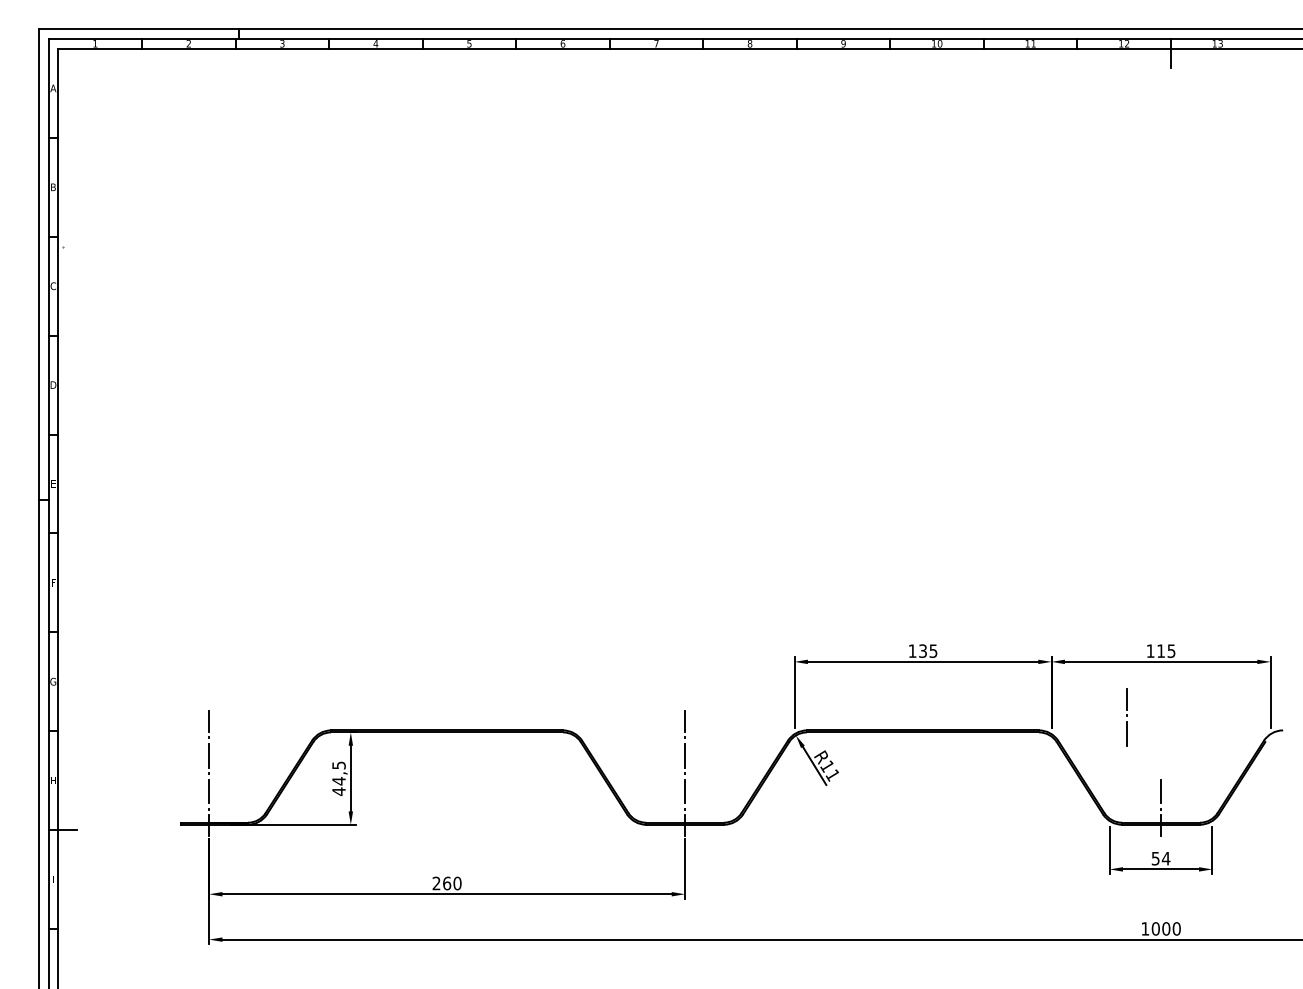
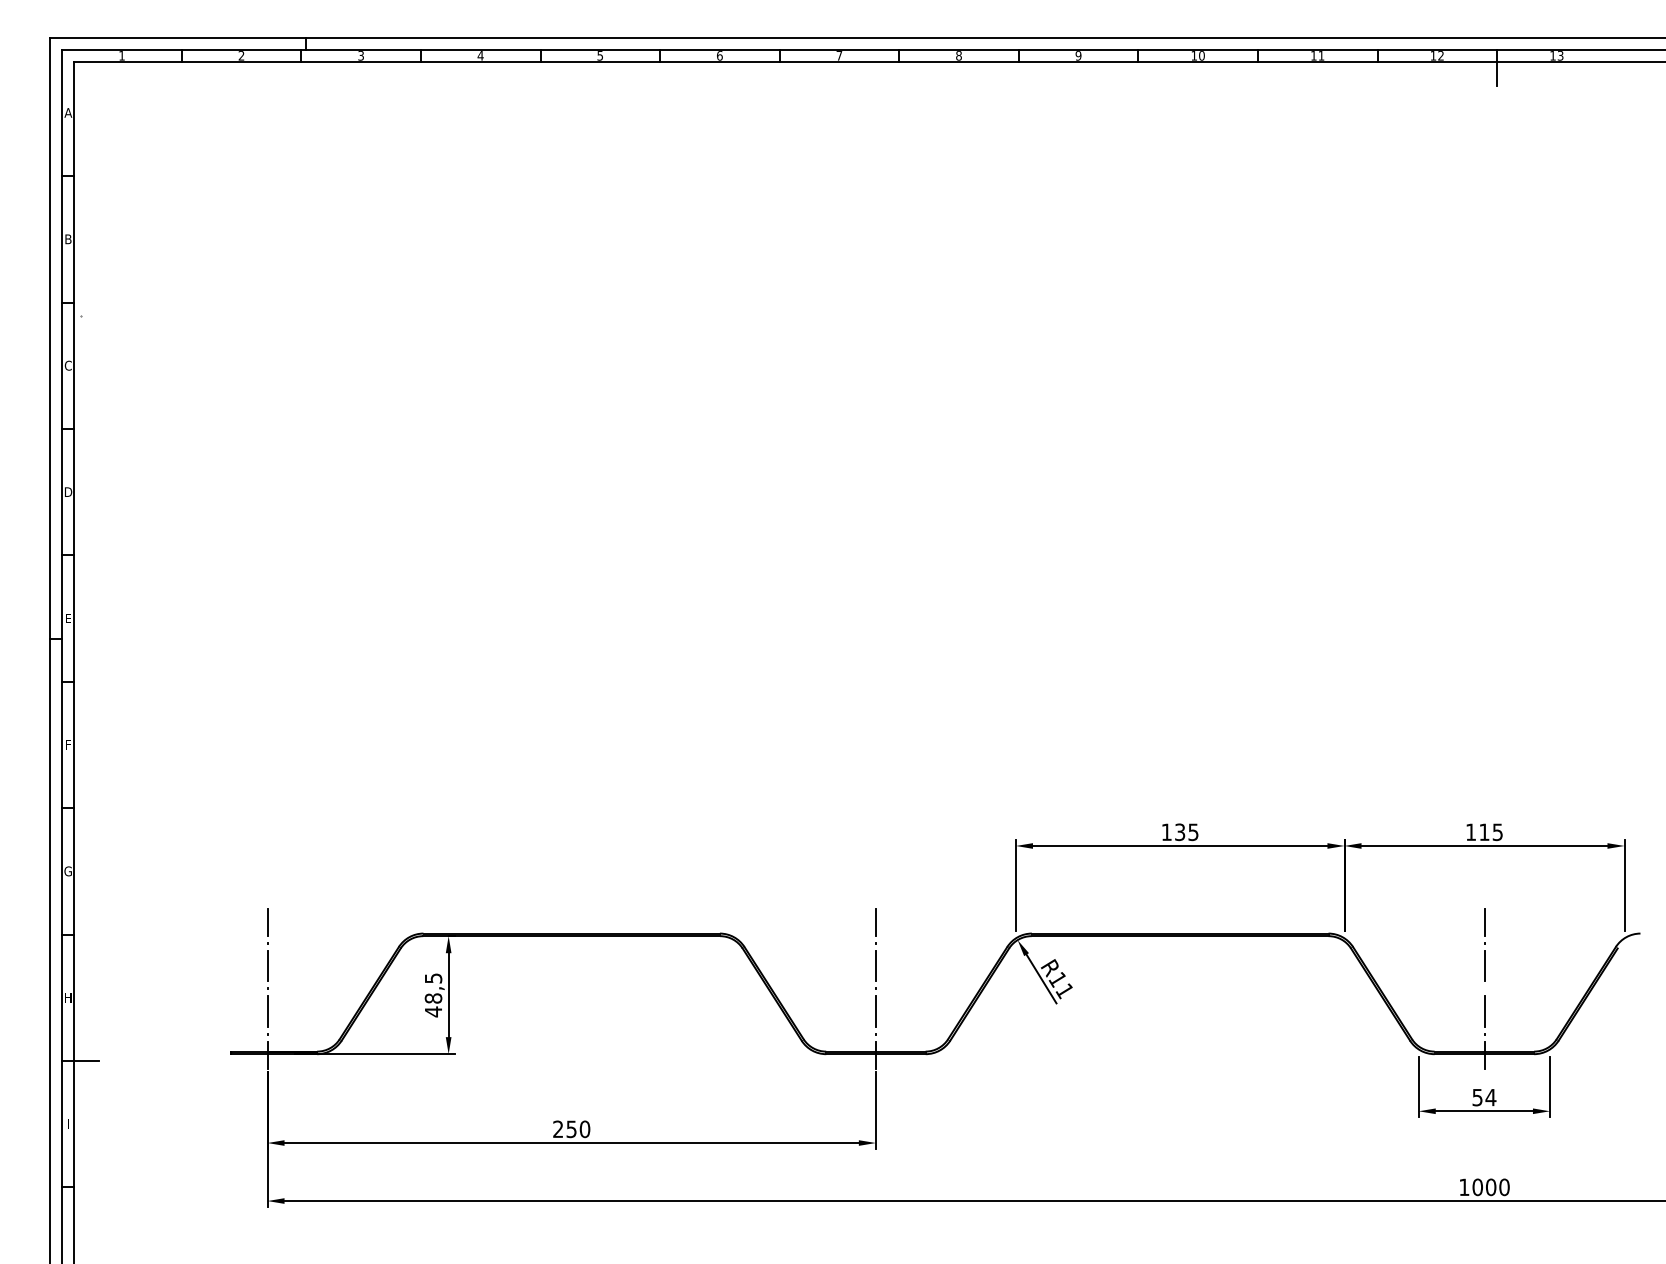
line: (1126, 716) -> (1483, 943), moved
text: (338, 780) -> (432, 997), 44,5 -> 48,5
text: (447, 883) -> (572, 1129), 260 -> 250

